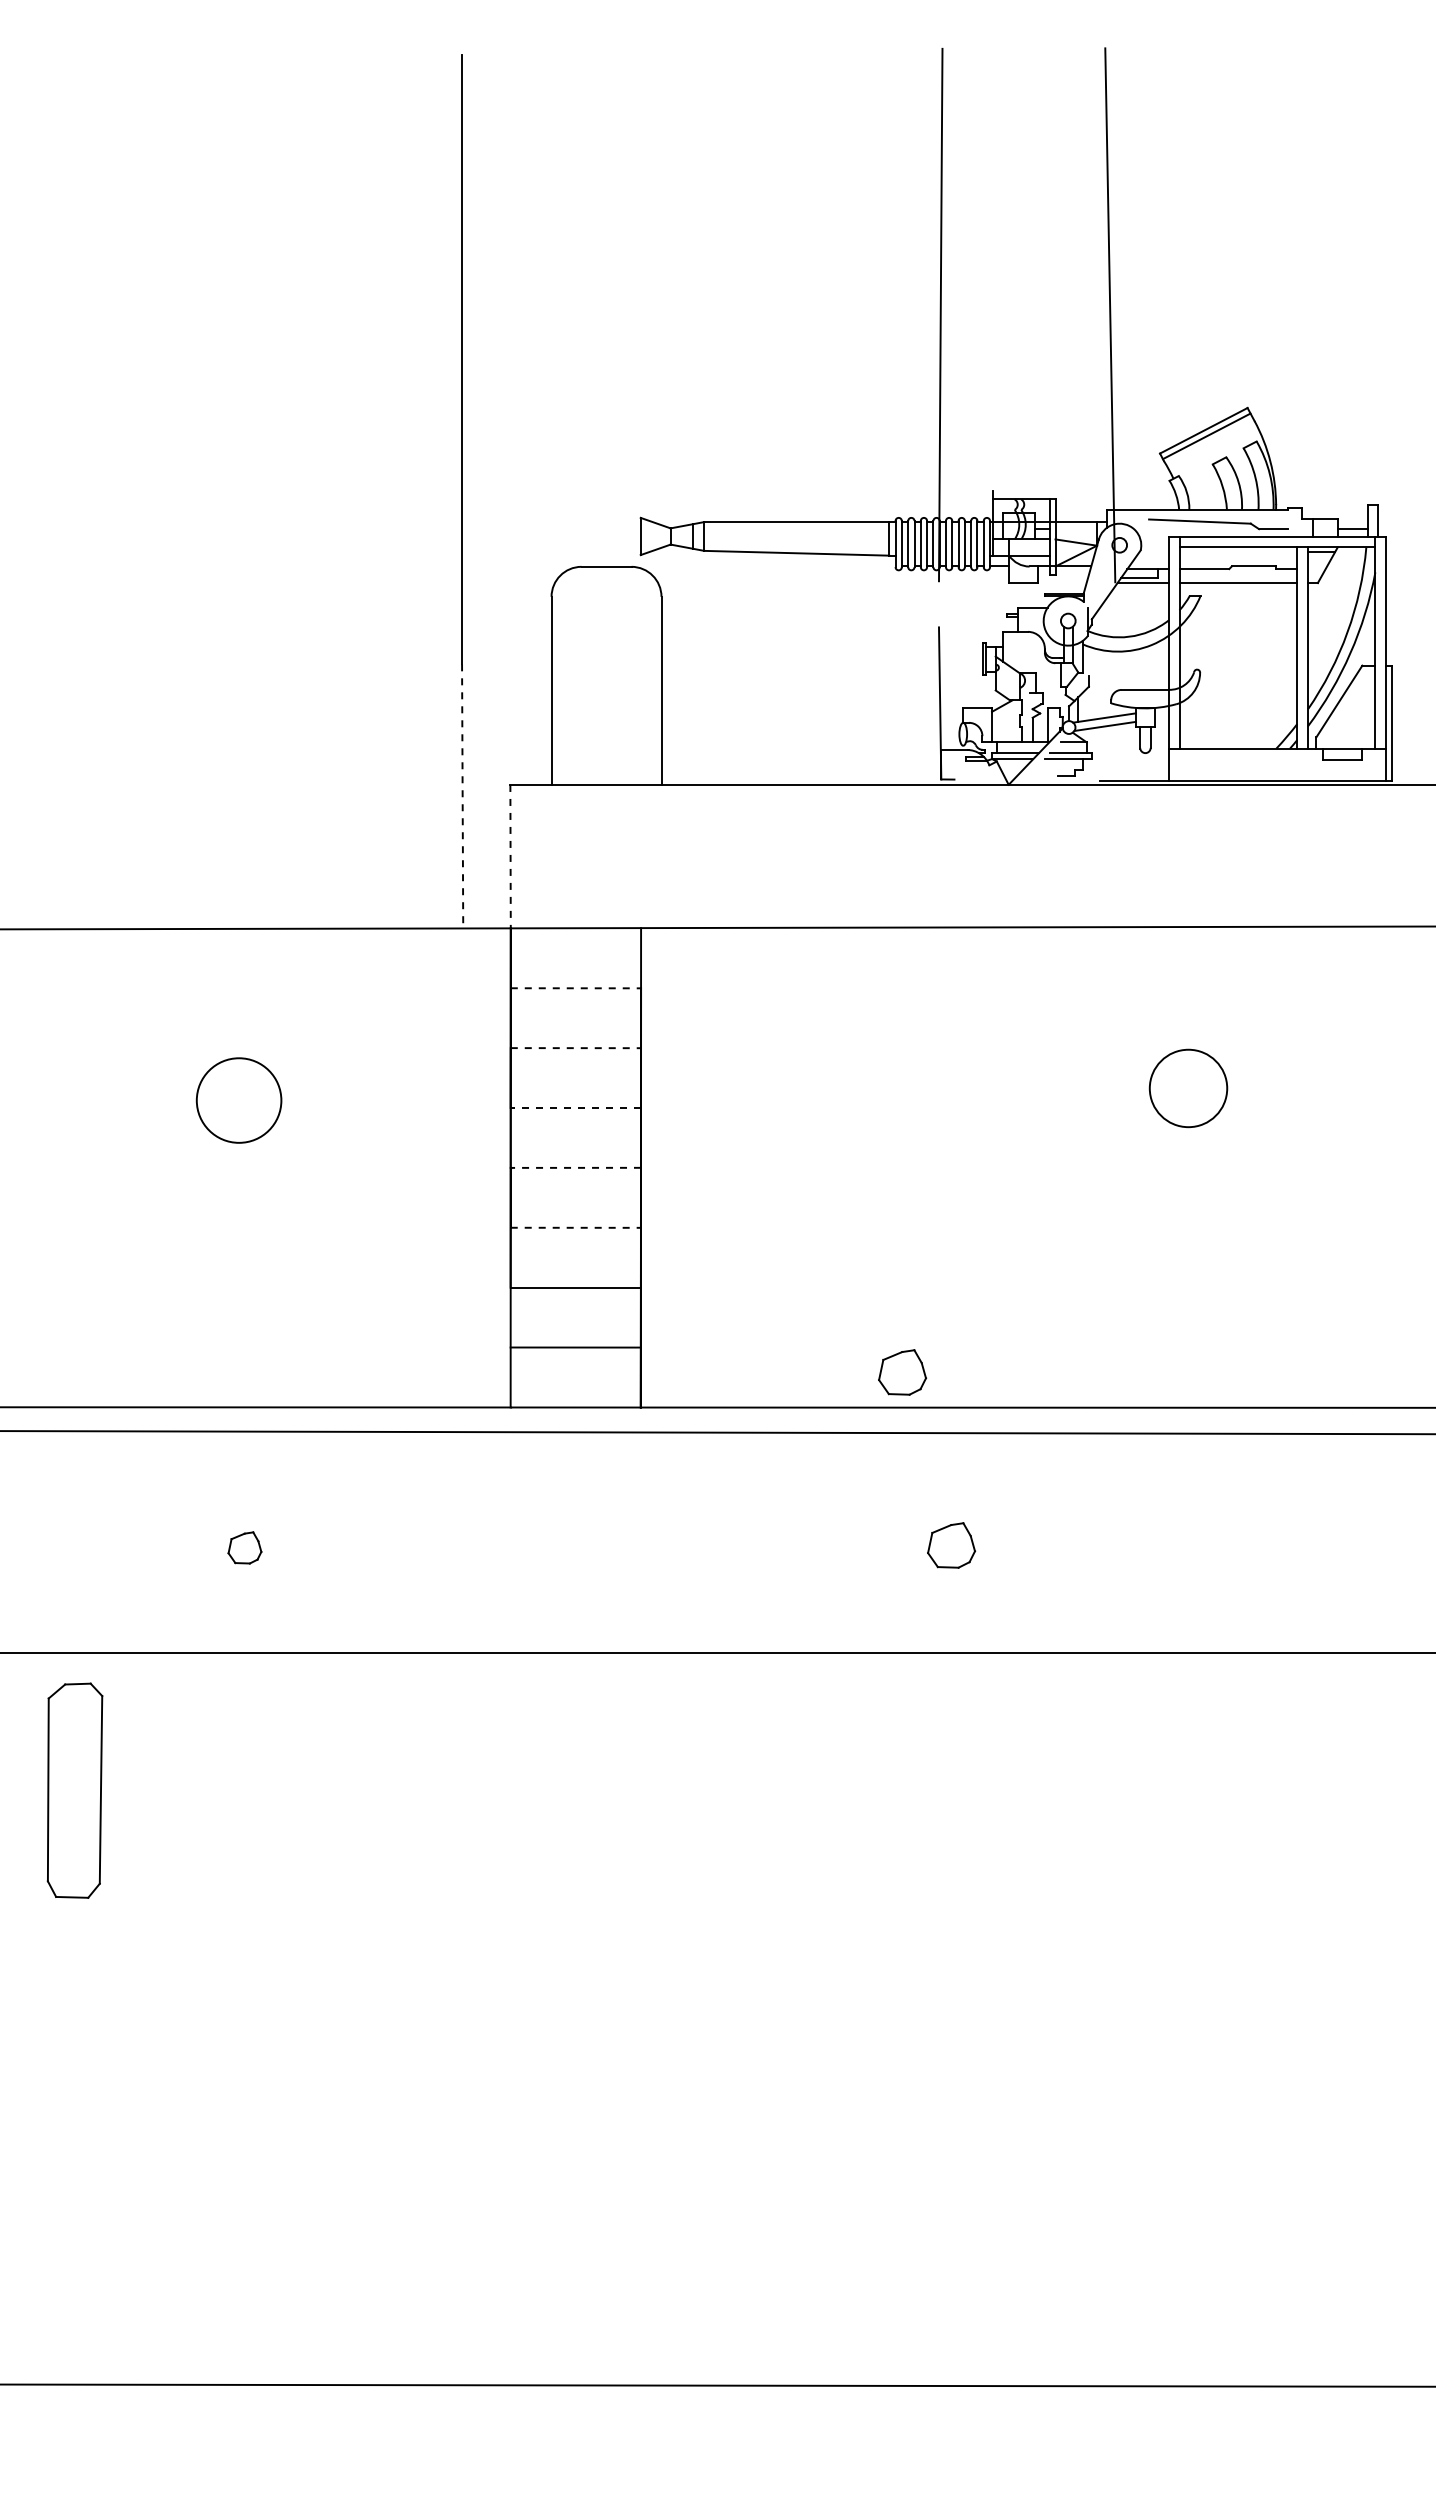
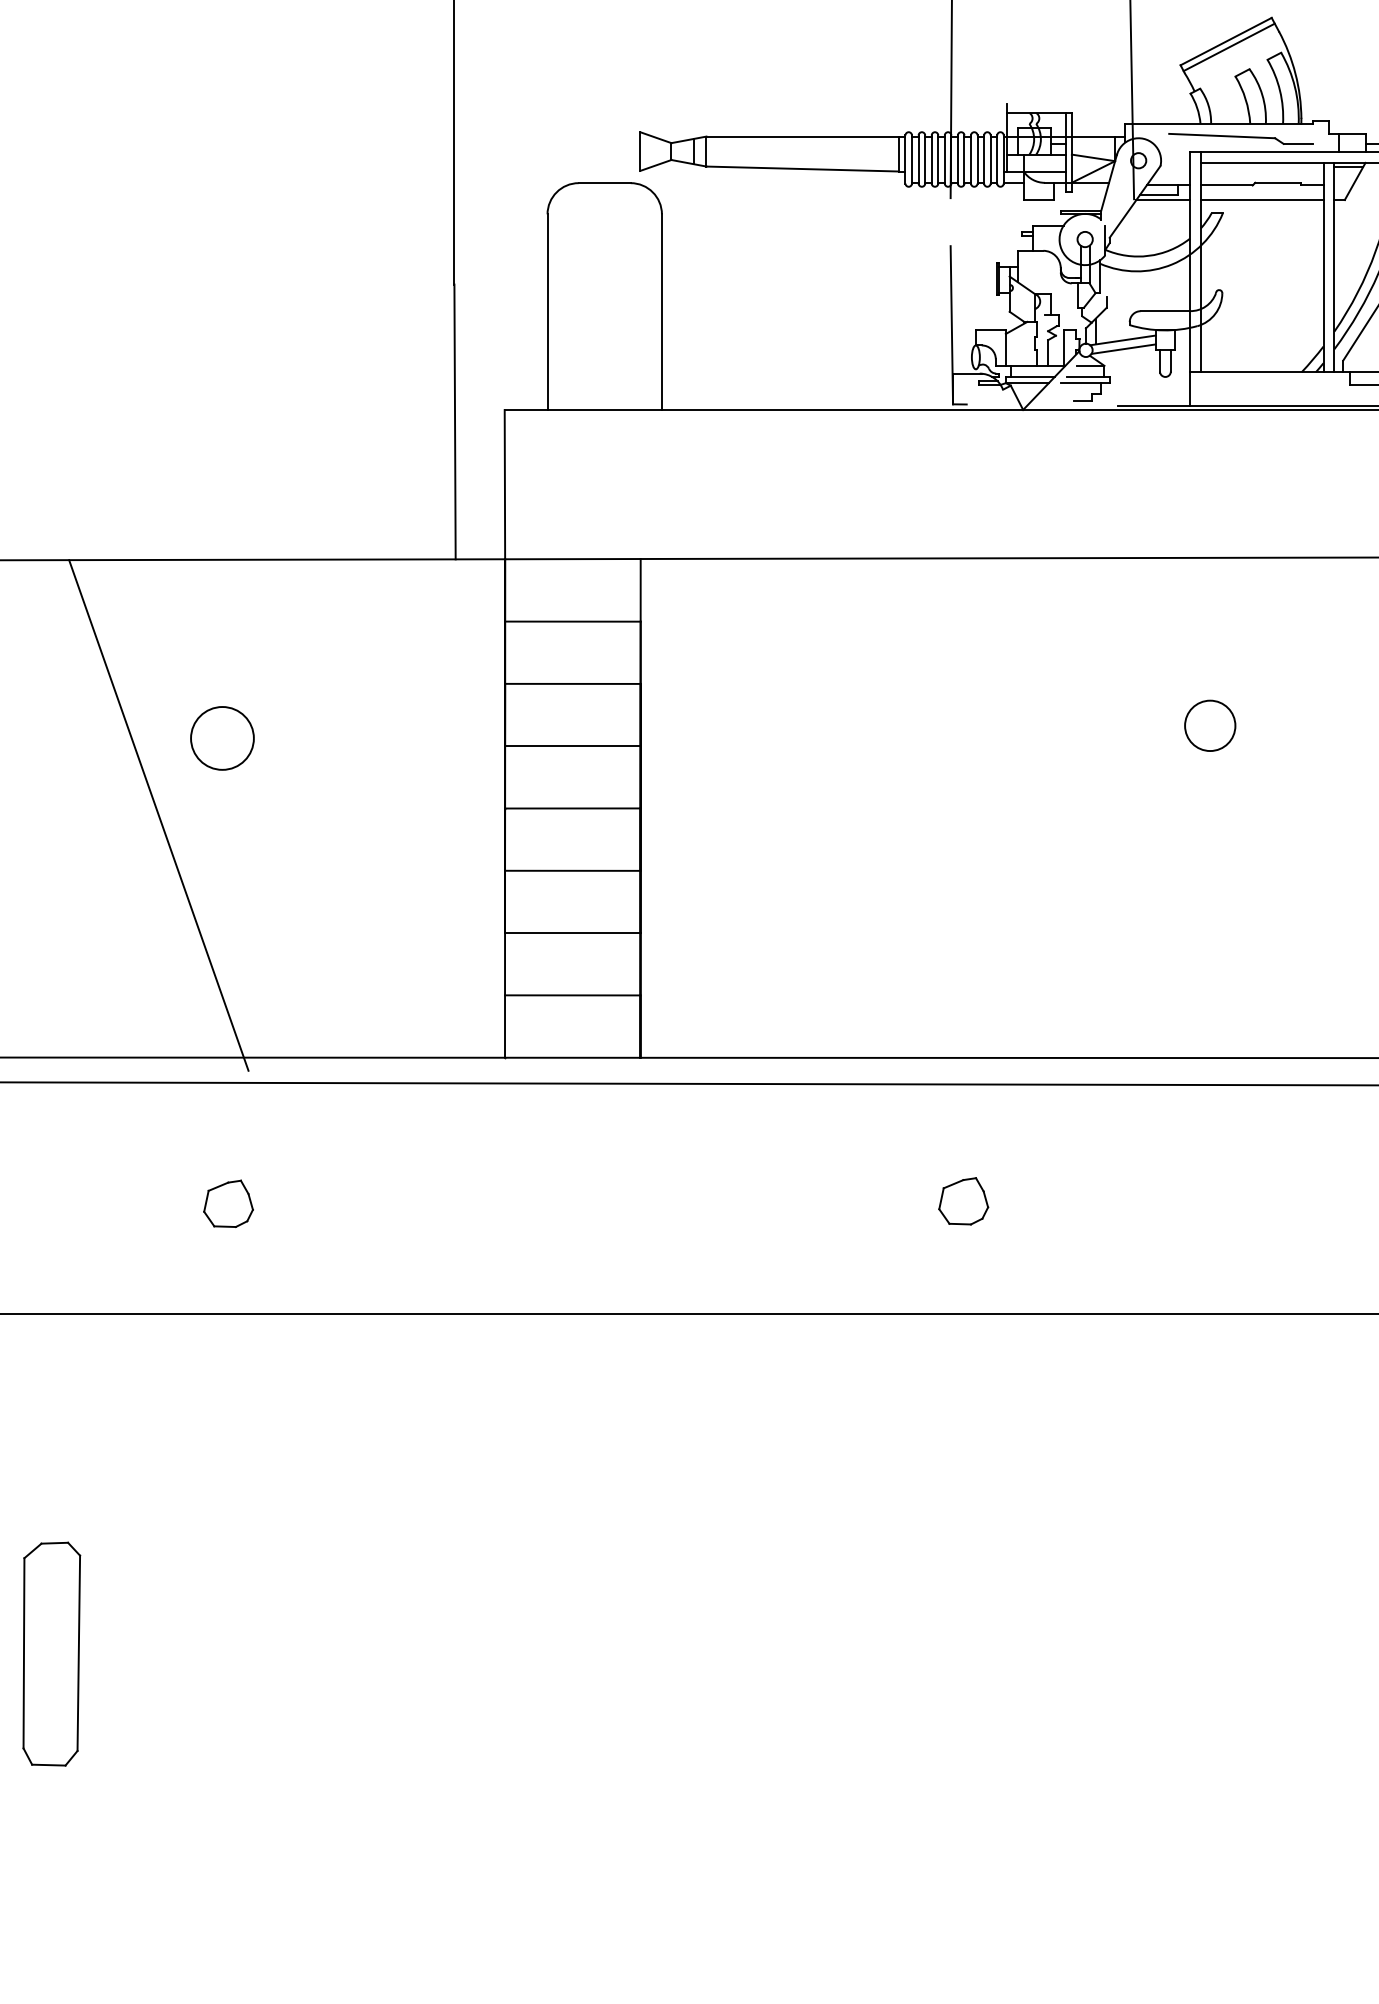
line: (462, 796) -> (454, 422), dashed -> solid
line: (510, 856) -> (504, 484), dashed -> solid
line: (576, 988) -> (573, 621), dashed -> solid
line: (576, 1048) -> (573, 684), dashed -> solid
circle: (1188, 1088) -> (1210, 725), size x0.62
circle: (238, 1100) -> (221, 738), size x0.71
line: (575, 1107) -> (572, 745), dashed -> solid
line: (575, 1167) -> (572, 808), dashed -> solid
line: (177, 1174) -> (158, 815), added
line: (576, 1227) -> (573, 870), dashed -> solid
part: (902, 1372) -> (912, 1021), removed
part: (244, 1547) -> (228, 1203), size x1.43
part: (74, 1790) -> (51, 1653), moved

